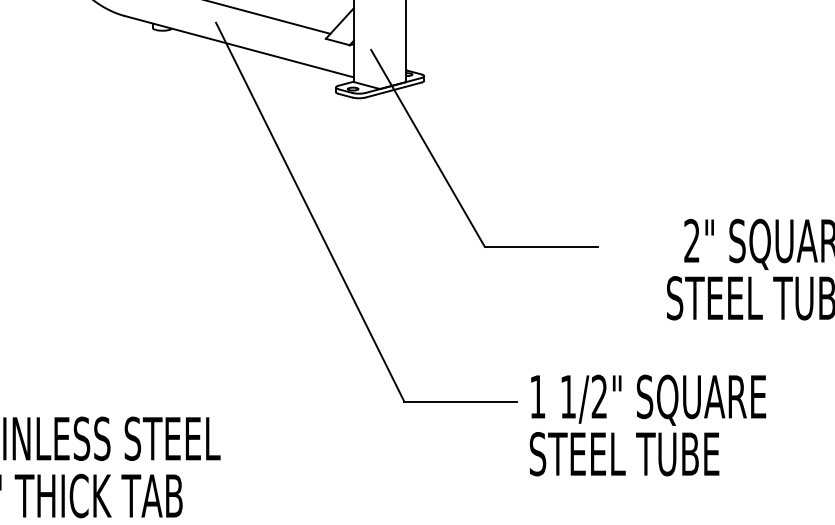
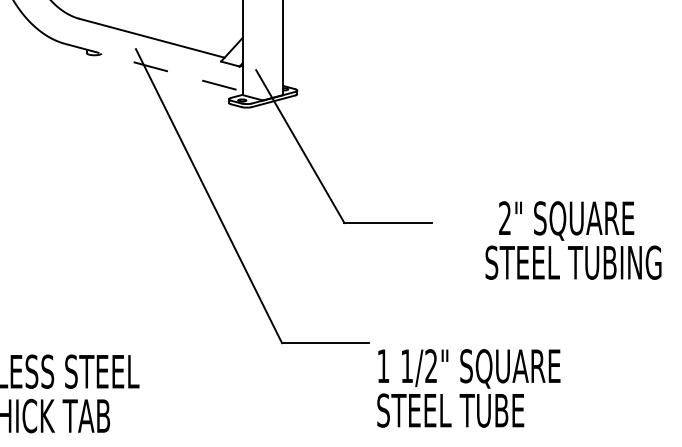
line: (239, 46) -> (154, 67), solid -> dashed
text: (647, 425) -> (468, 388), moved

